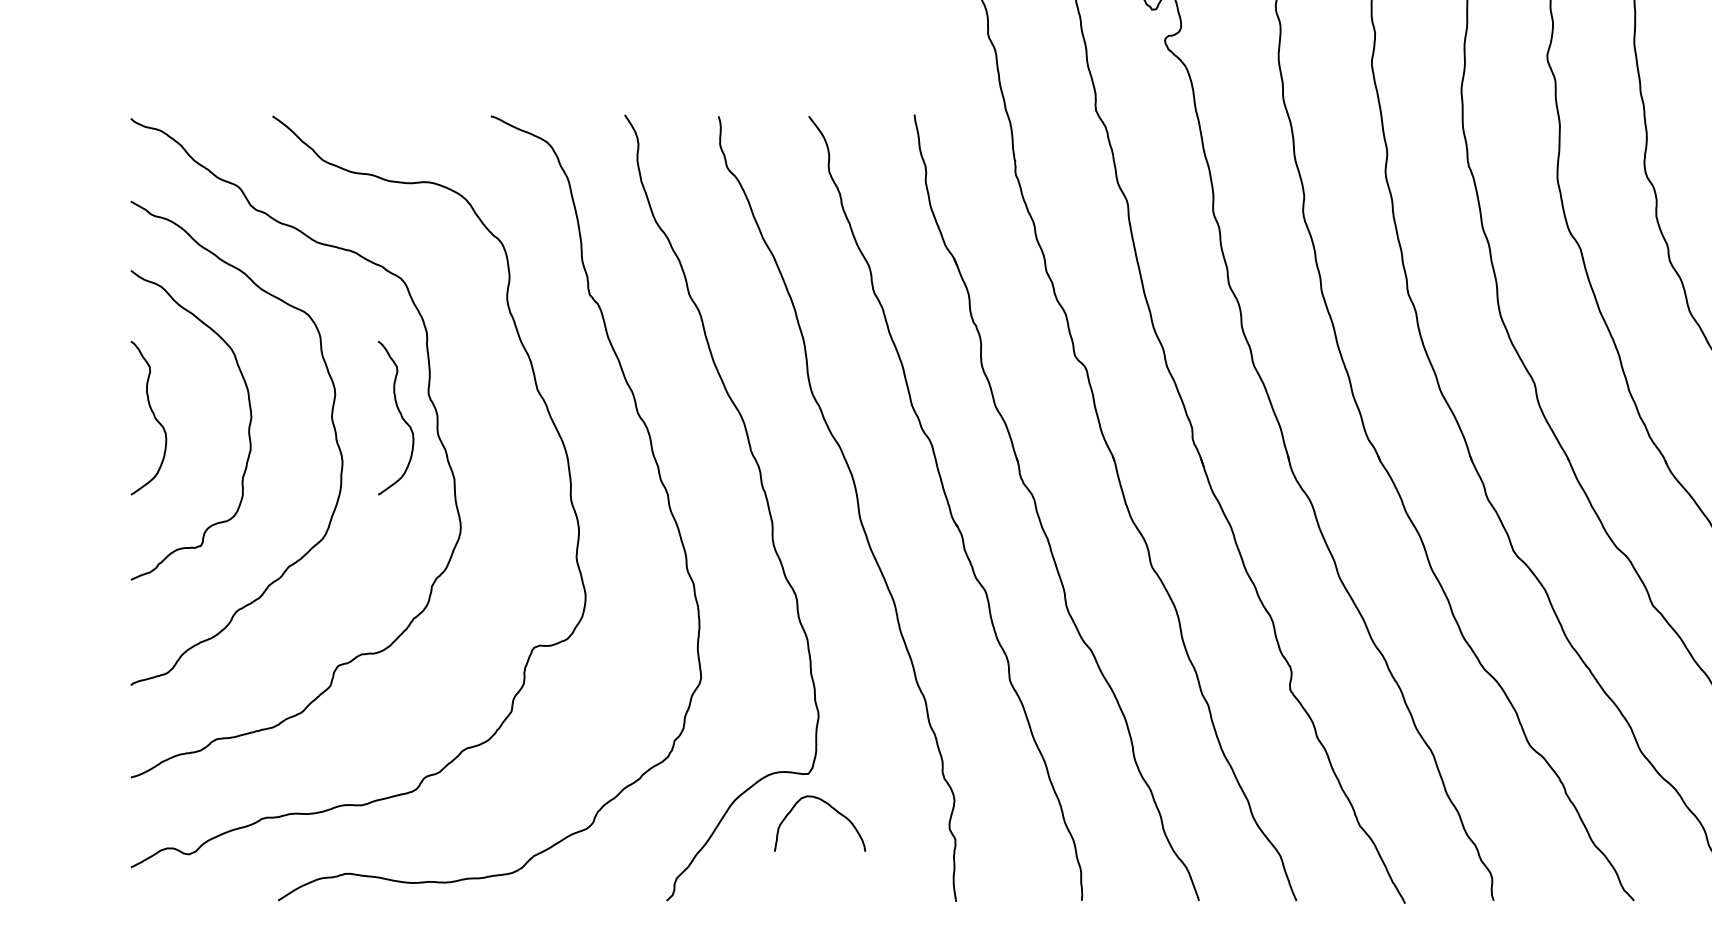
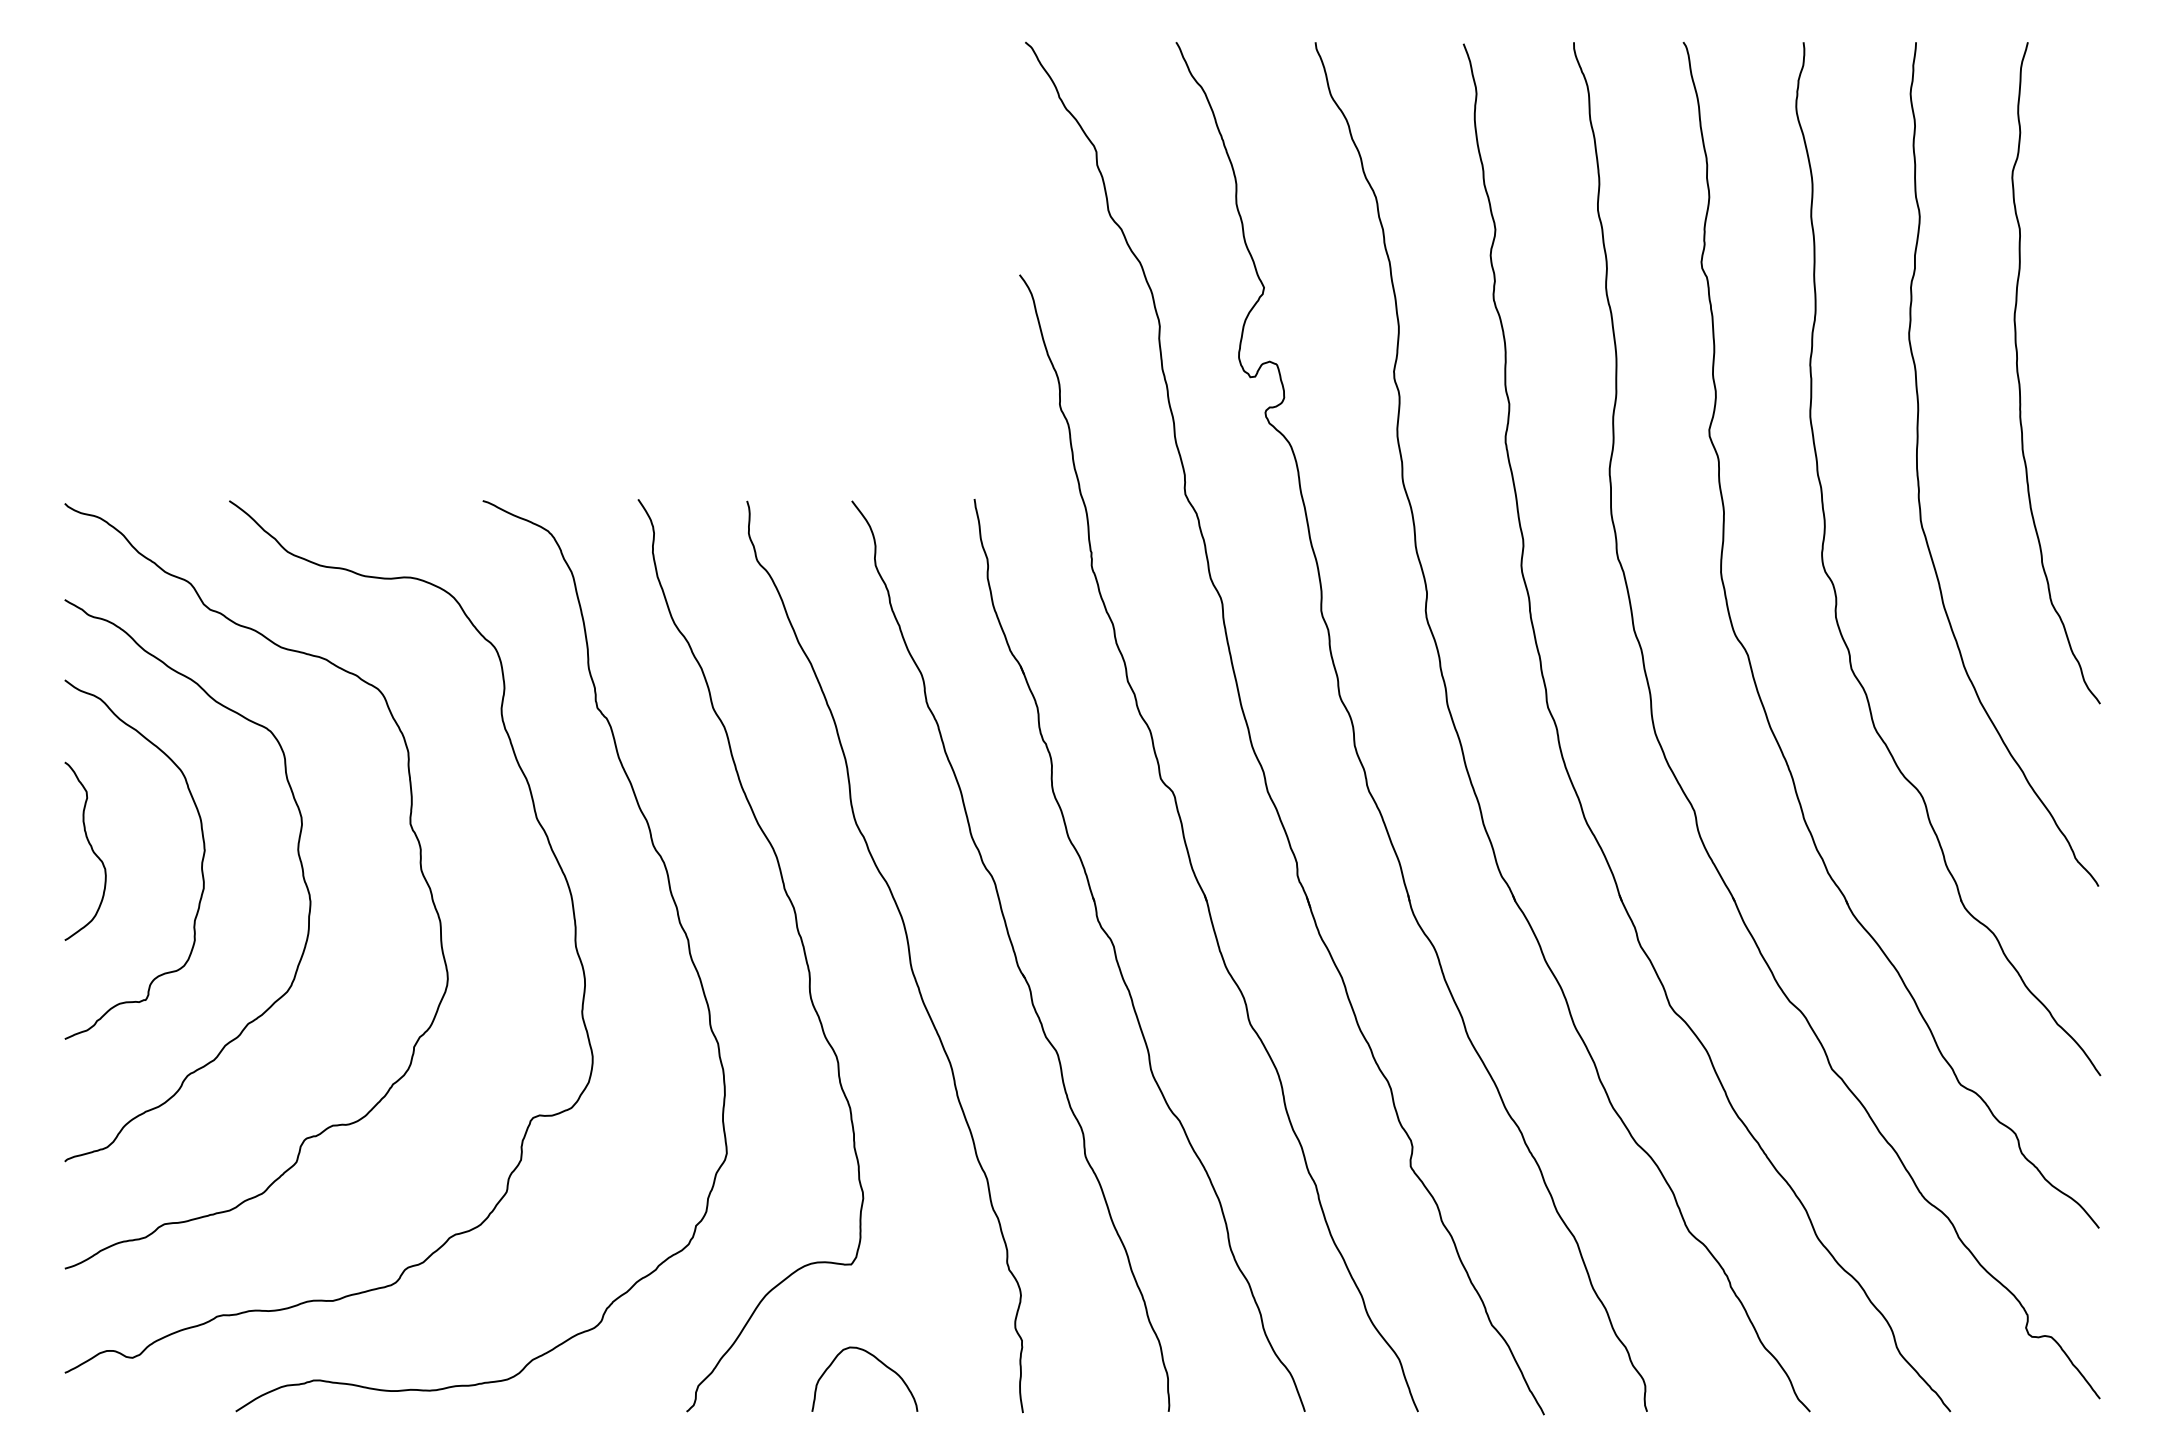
curve: (400, 414) -> (377, 847), removed
curve: (831, 808) -> (878, 1361), moved

